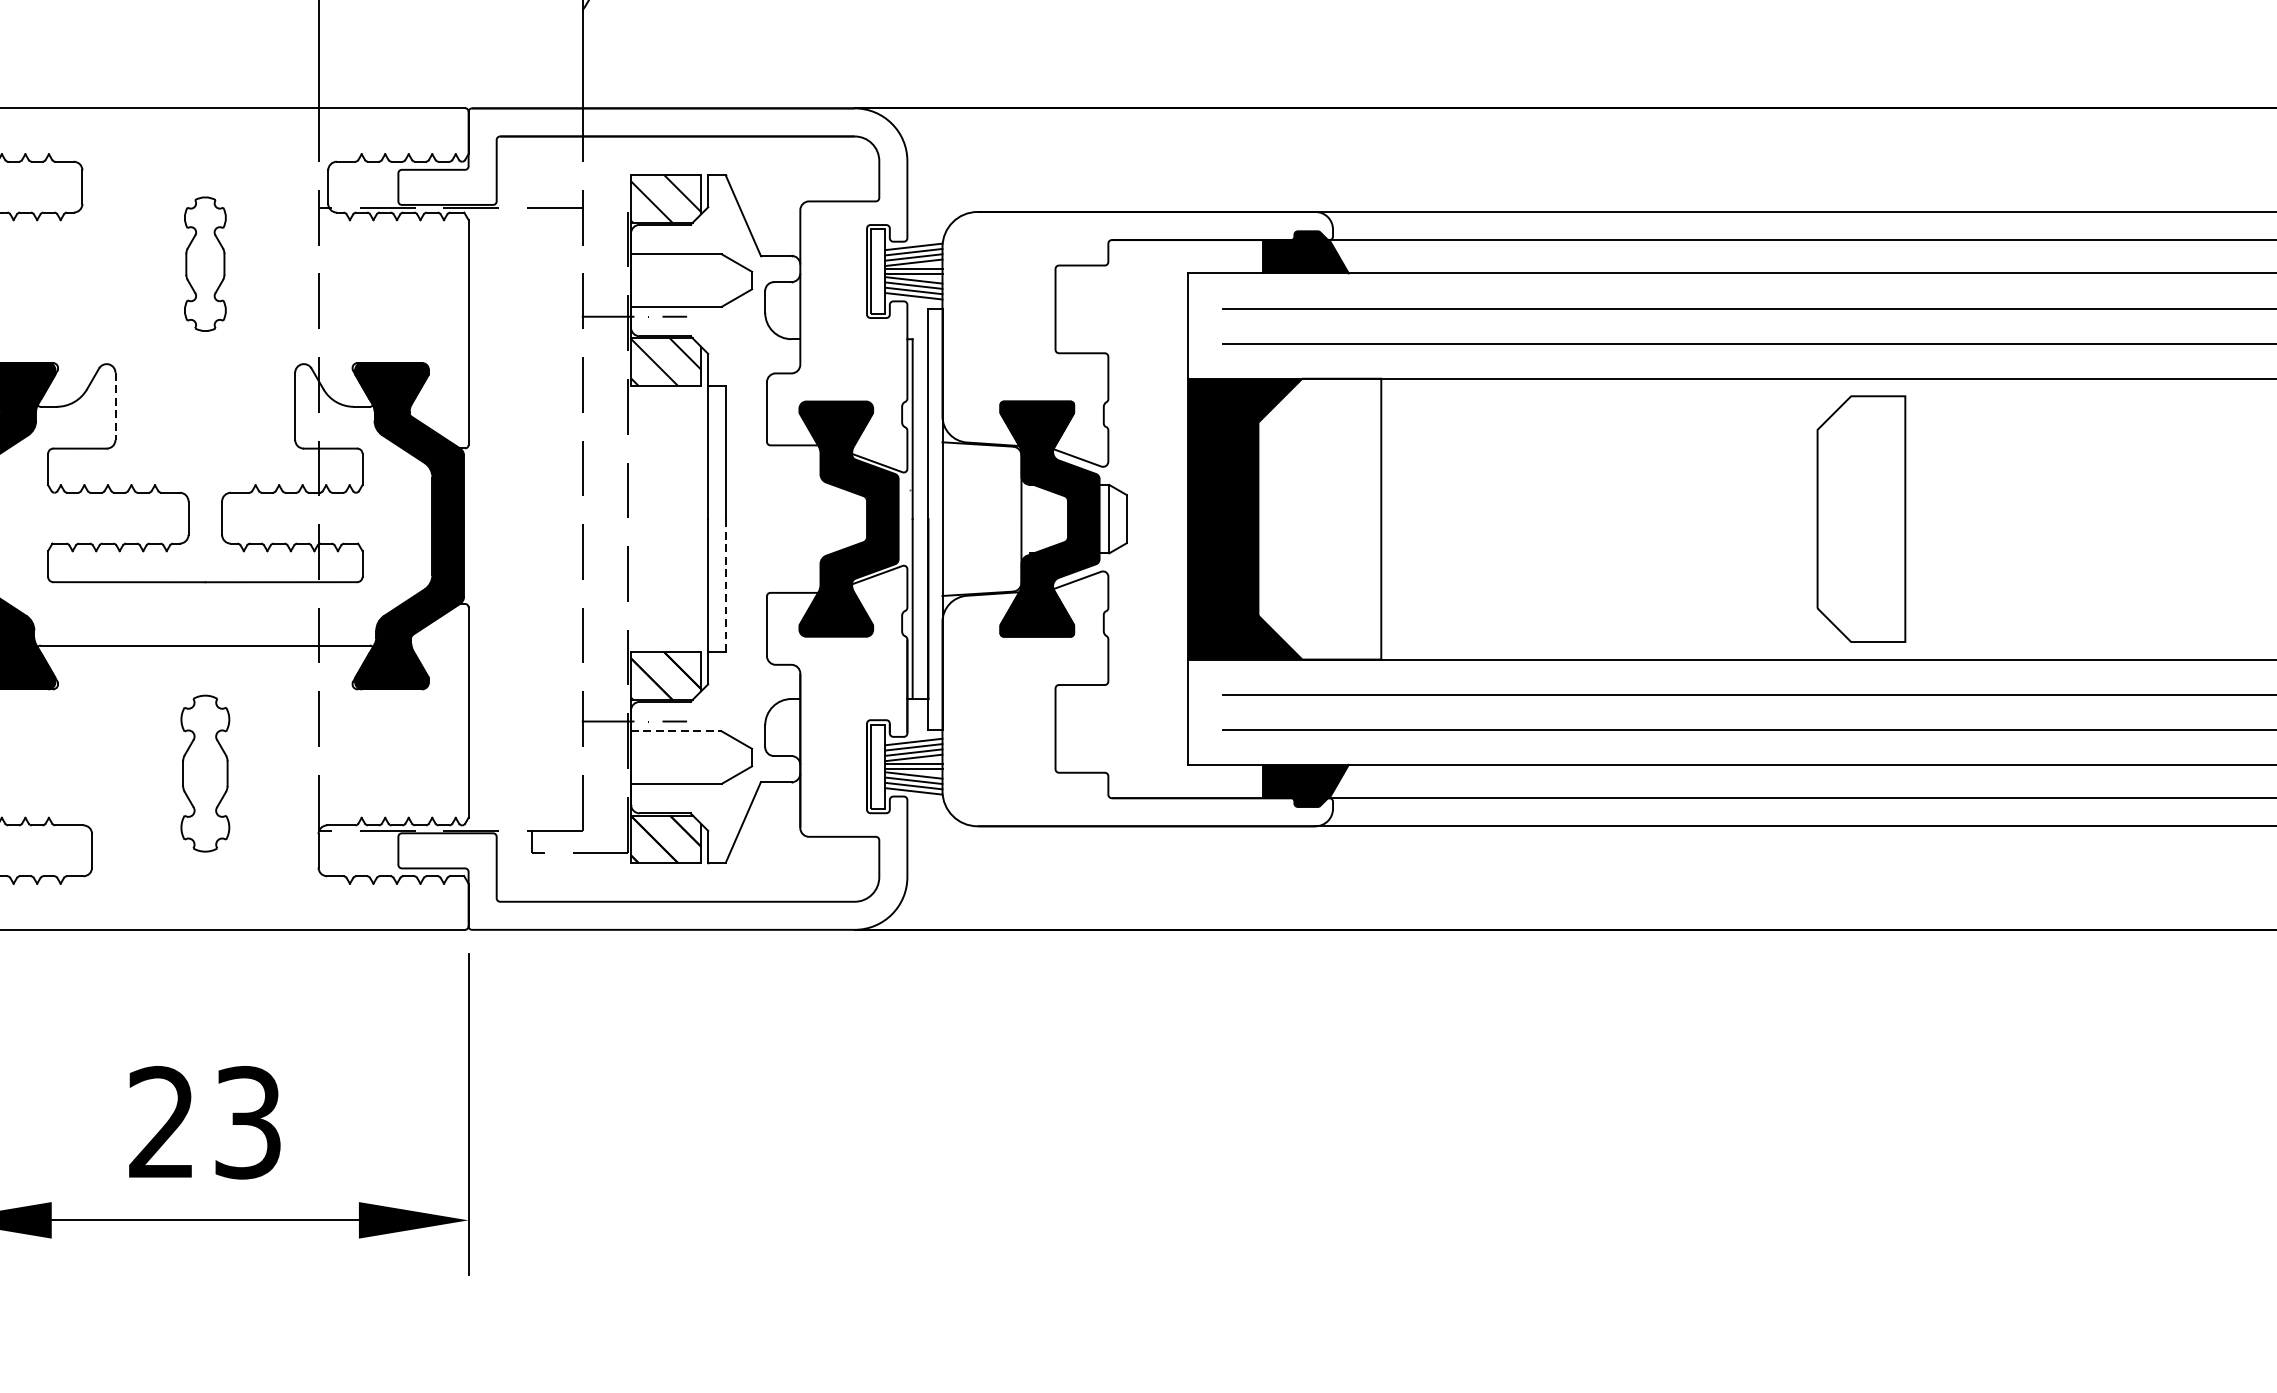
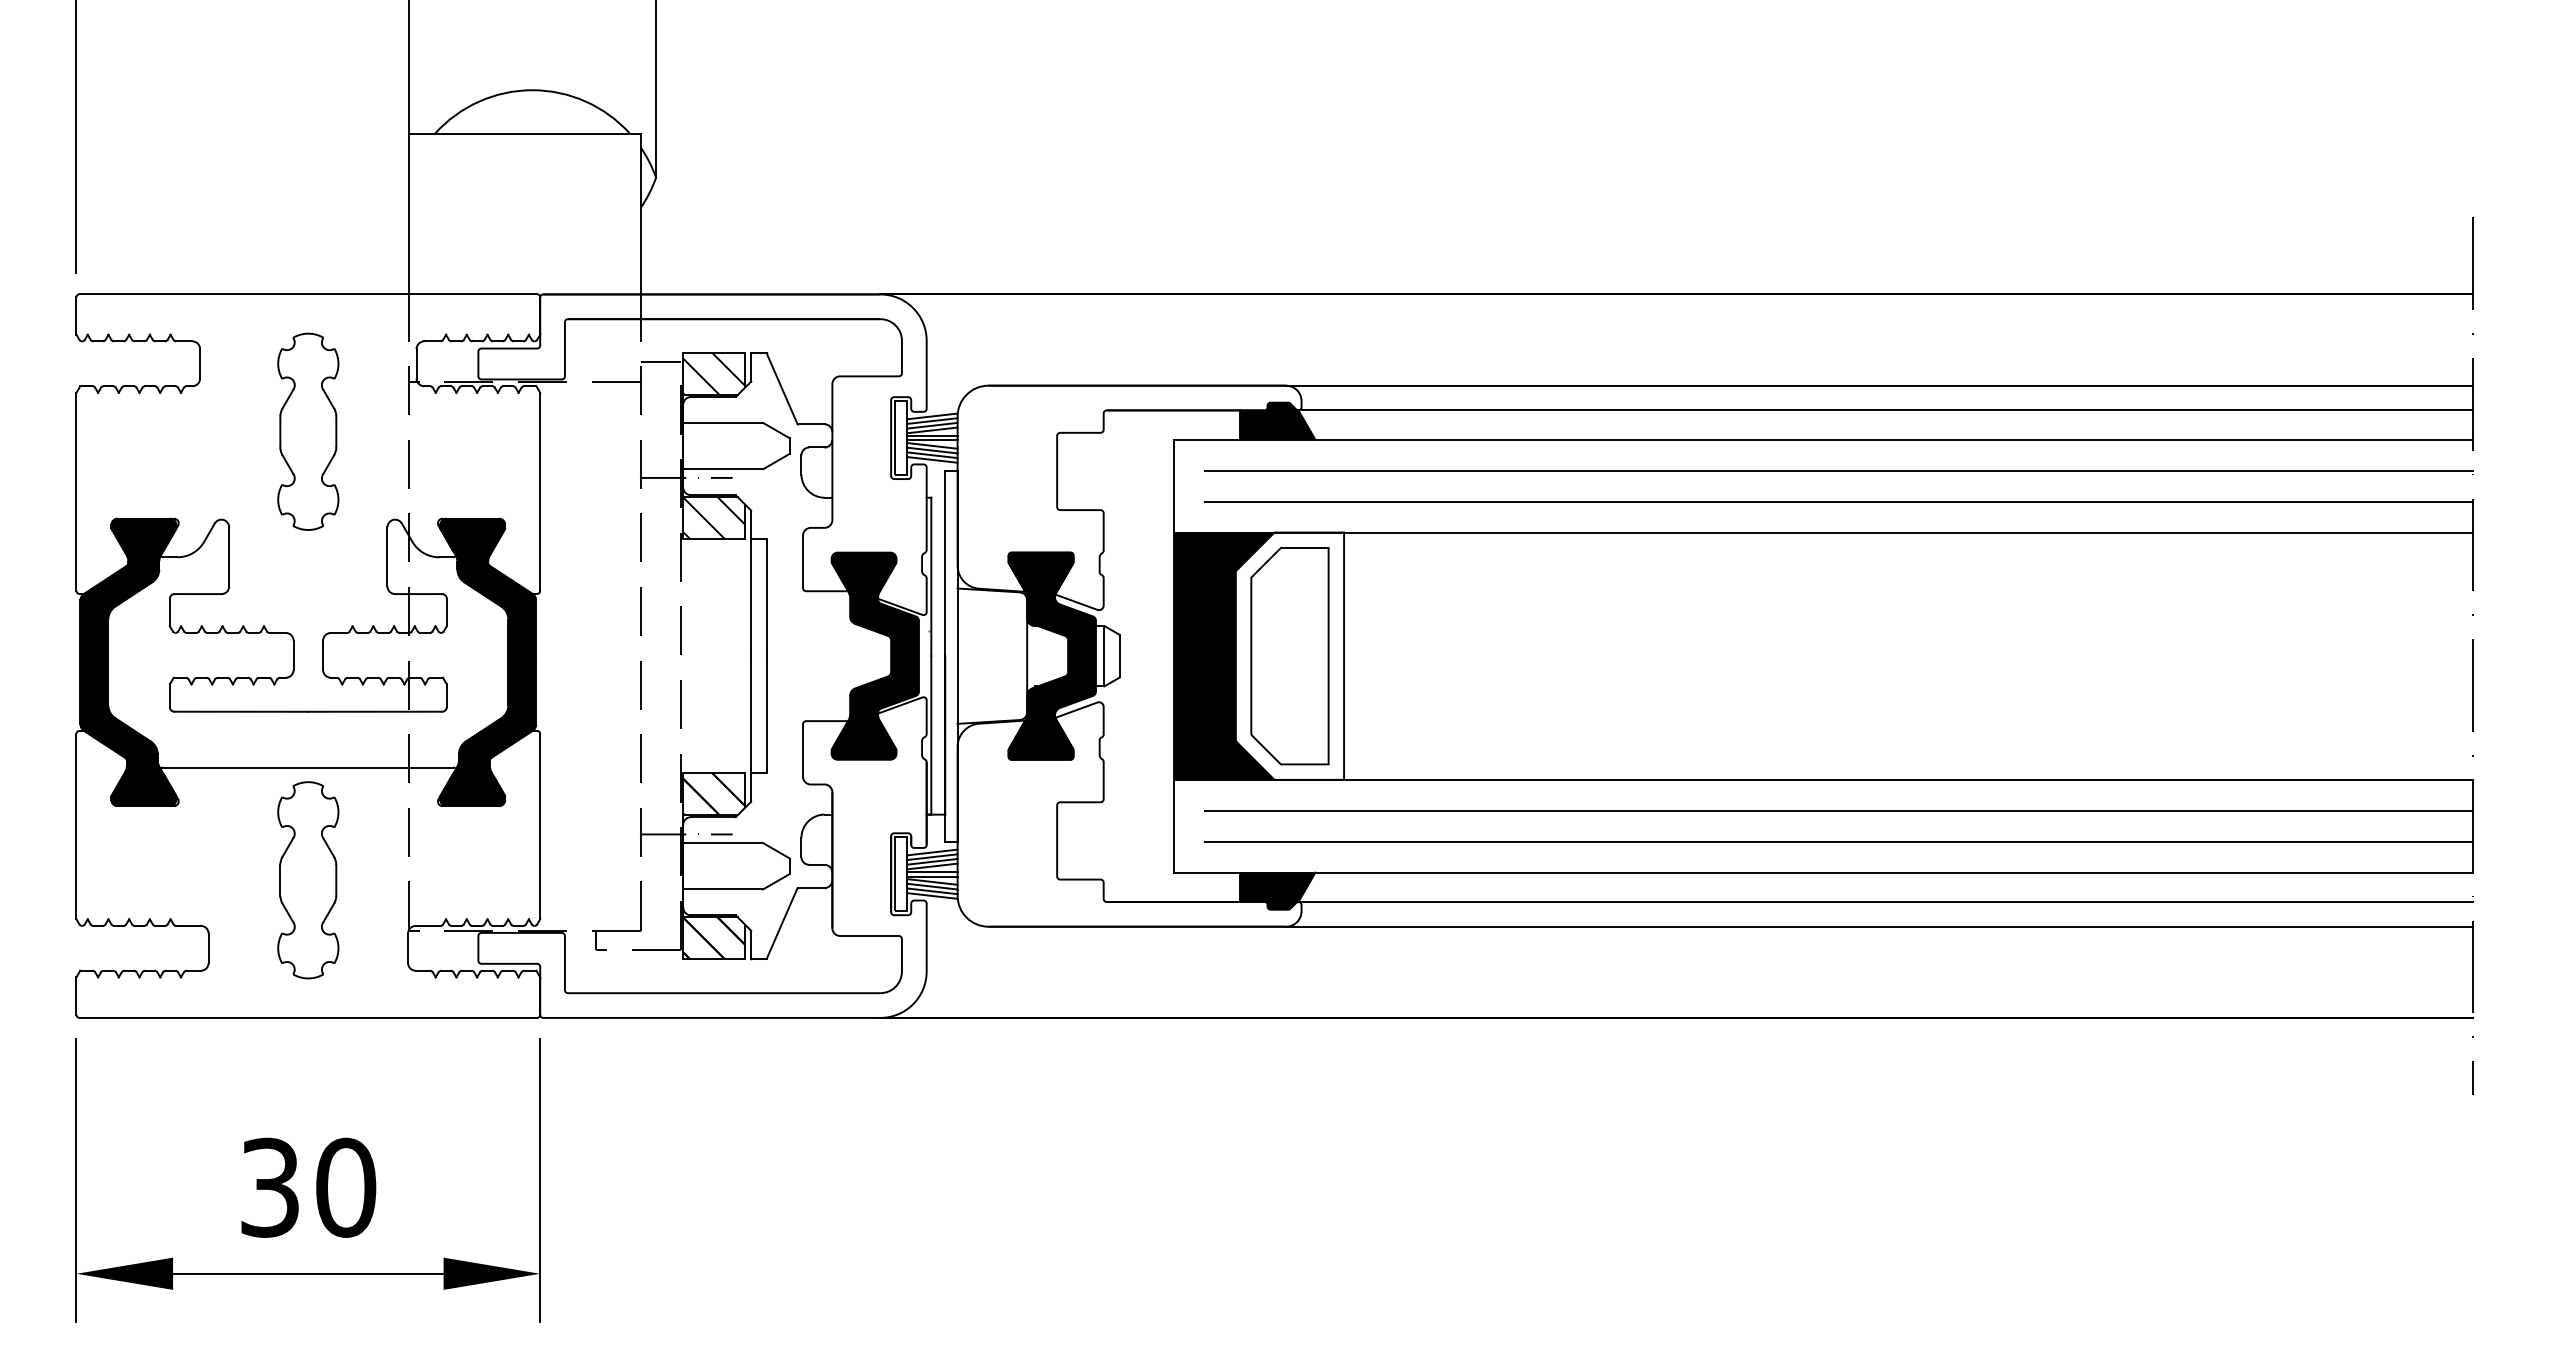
line: (605, 185) -> (660, 362), added
part: (205, 264) -> (308, 431), size x1.67
line: (115, 407) -> (229, 557), dashed -> solid
part: (1860, 519) -> (1289, 656), moved
line: (725, 585) -> (766, 714), dashed -> solid
line: (676, 731) -> (723, 843), dashed -> solid
part: (205, 773) -> (308, 880), size x1.43
text: (205, 1122) -> (308, 1187), 23 -> 30

